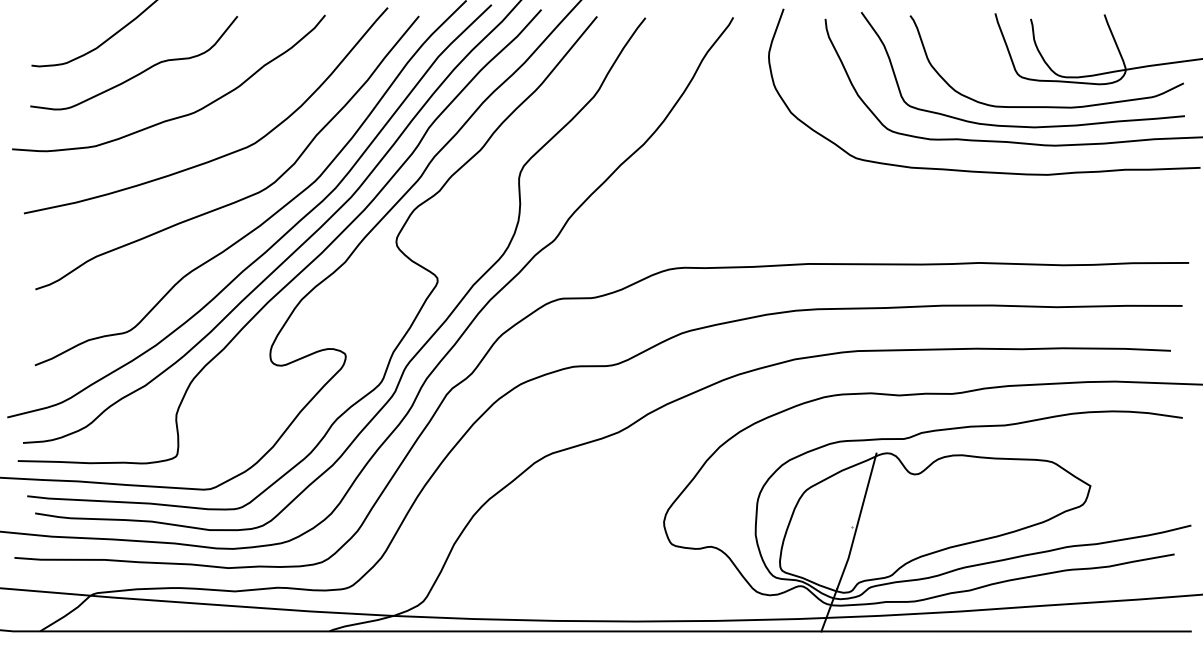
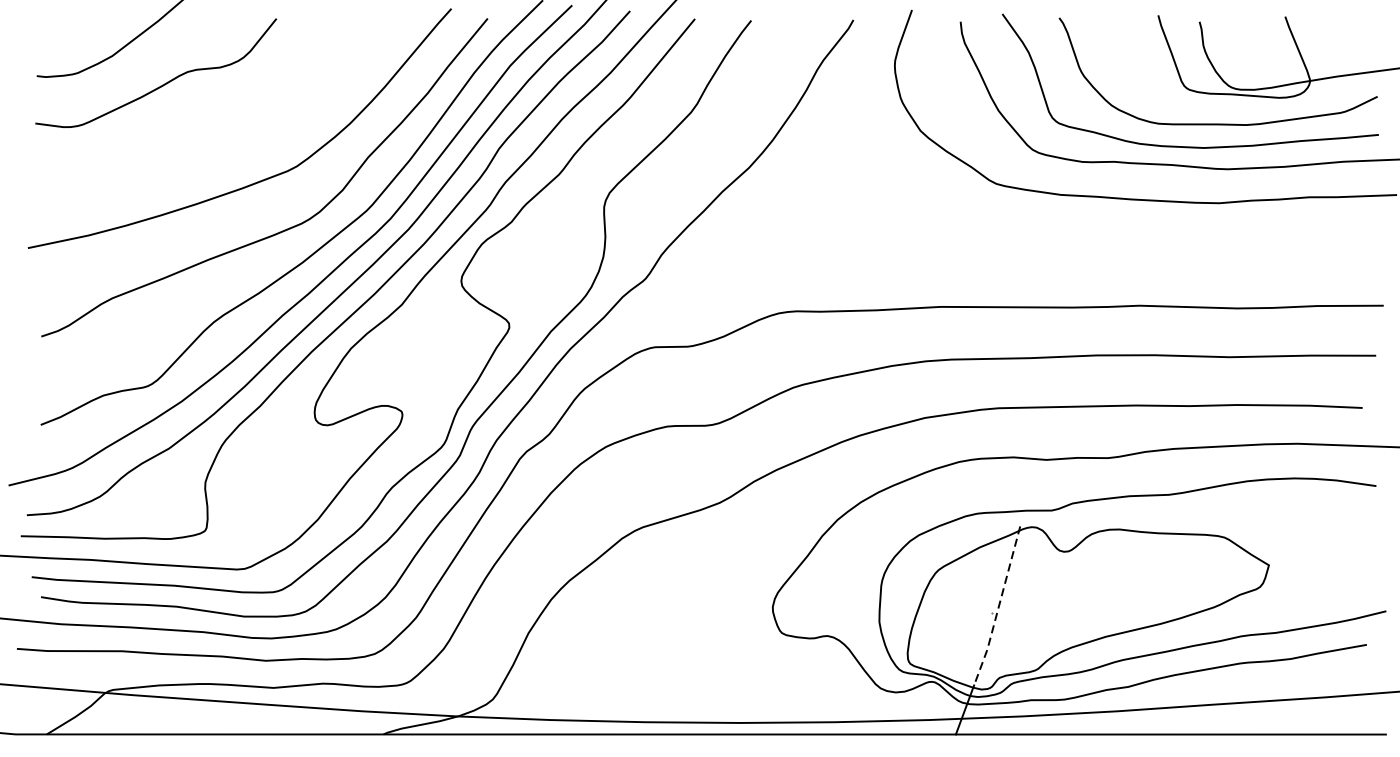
curve: (178, 116) -> (207, 135), removed
line: (858, 521) -> (999, 606), solid -> dashed

